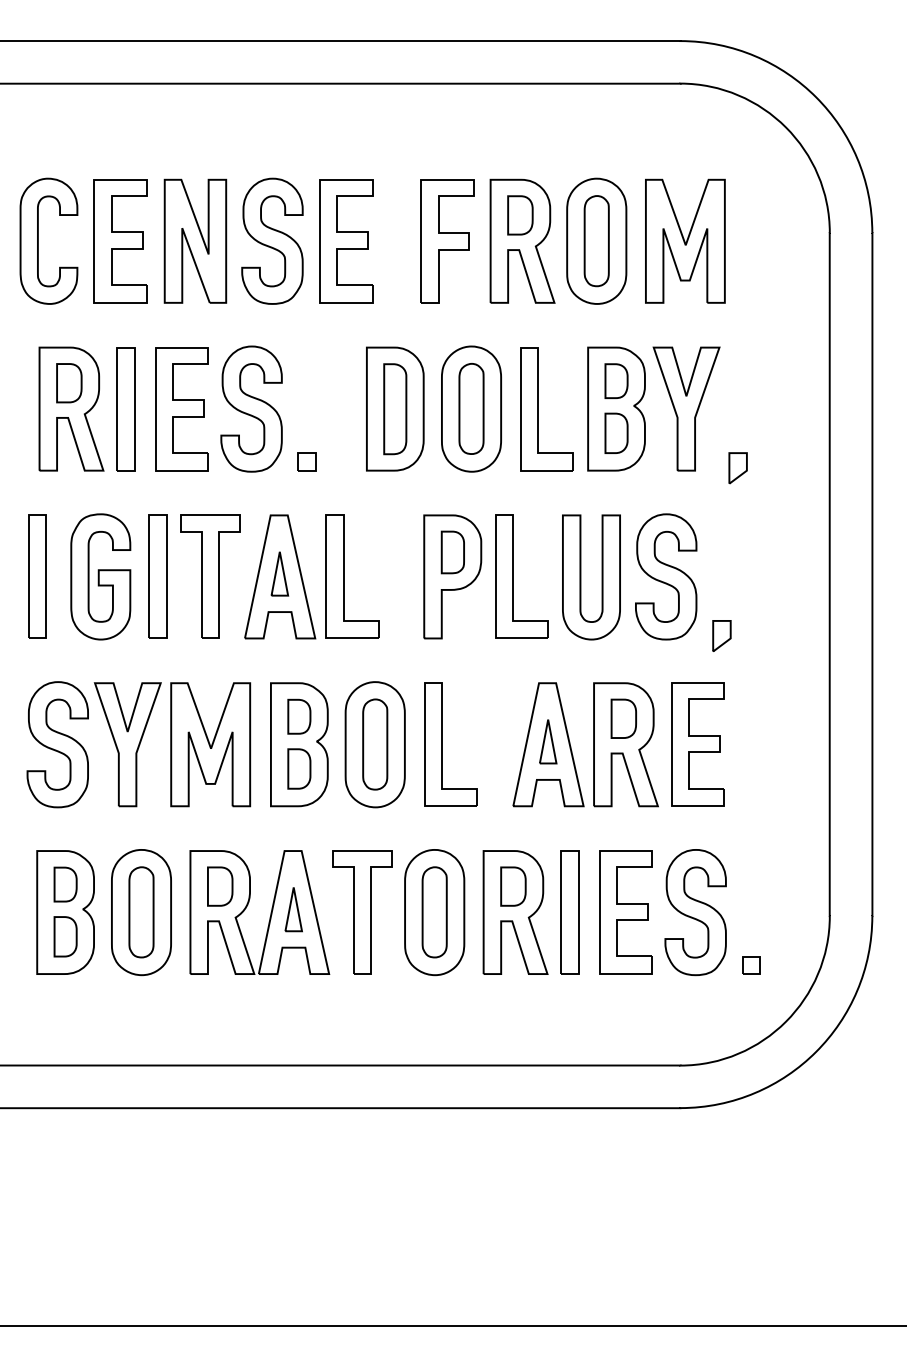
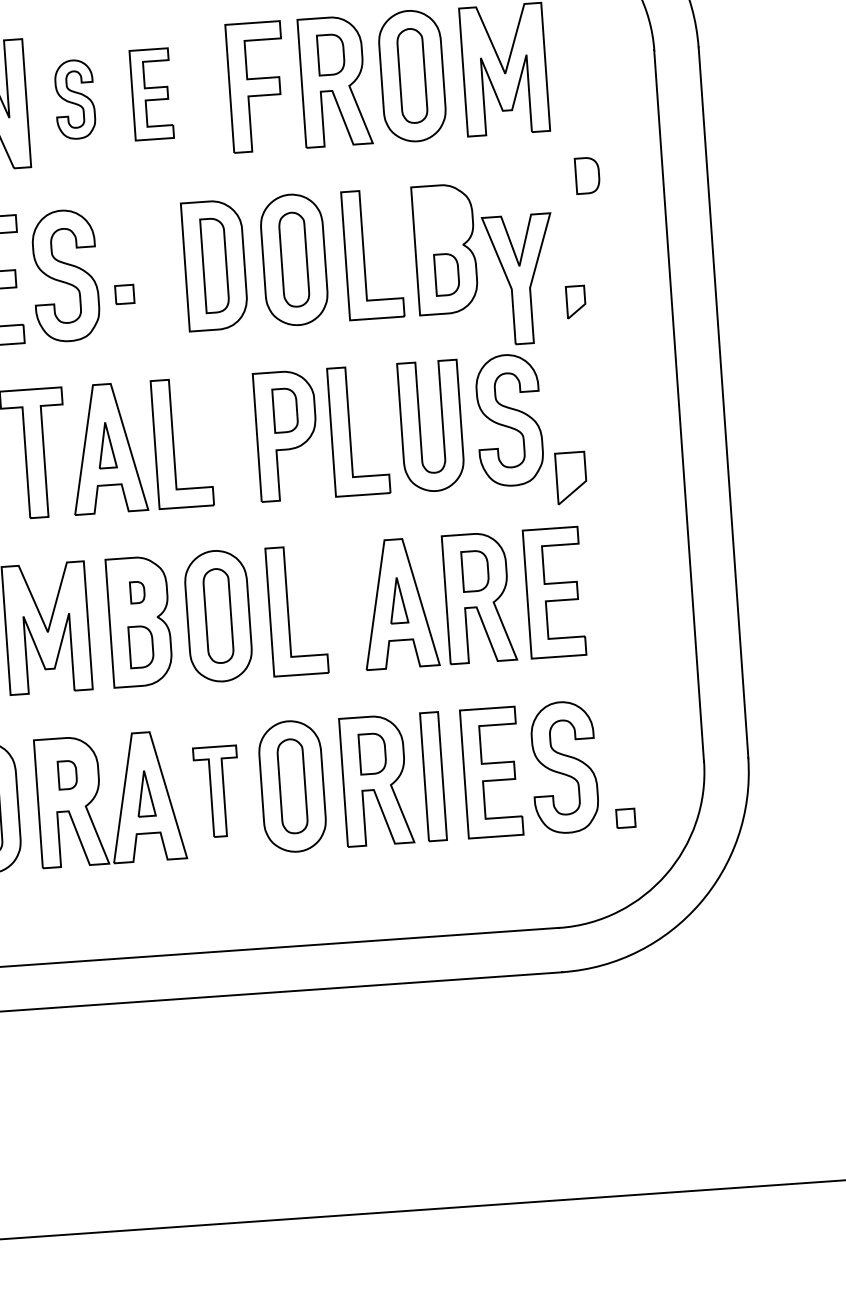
part: (272, 240) -> (74, 98), size x0.6
part: (346, 241) -> (151, 94), size x0.7
part: (616, 380) -> (587, 174), moved
part: (686, 408) -> (520, 279), moved
part: (306, 461) -> (124, 294), moved
part: (721, 635) -> (570, 477), size x1.6
part: (299, 716) -> (137, 592), size x0.6
part: (220, 886) -> (67, 775), size x0.7
part: (362, 912) -> (217, 791), size x0.7

